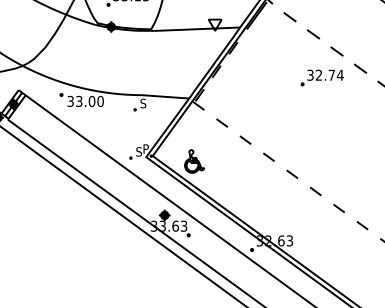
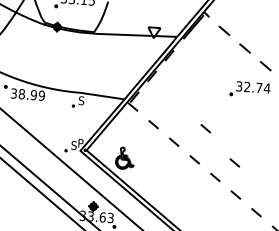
text: (89, 101) -> (31, 95), 33.00 -> 38.99
line: (278, 122) -> (206, 128), added
line: (311, 156) -> (234, 162), added

